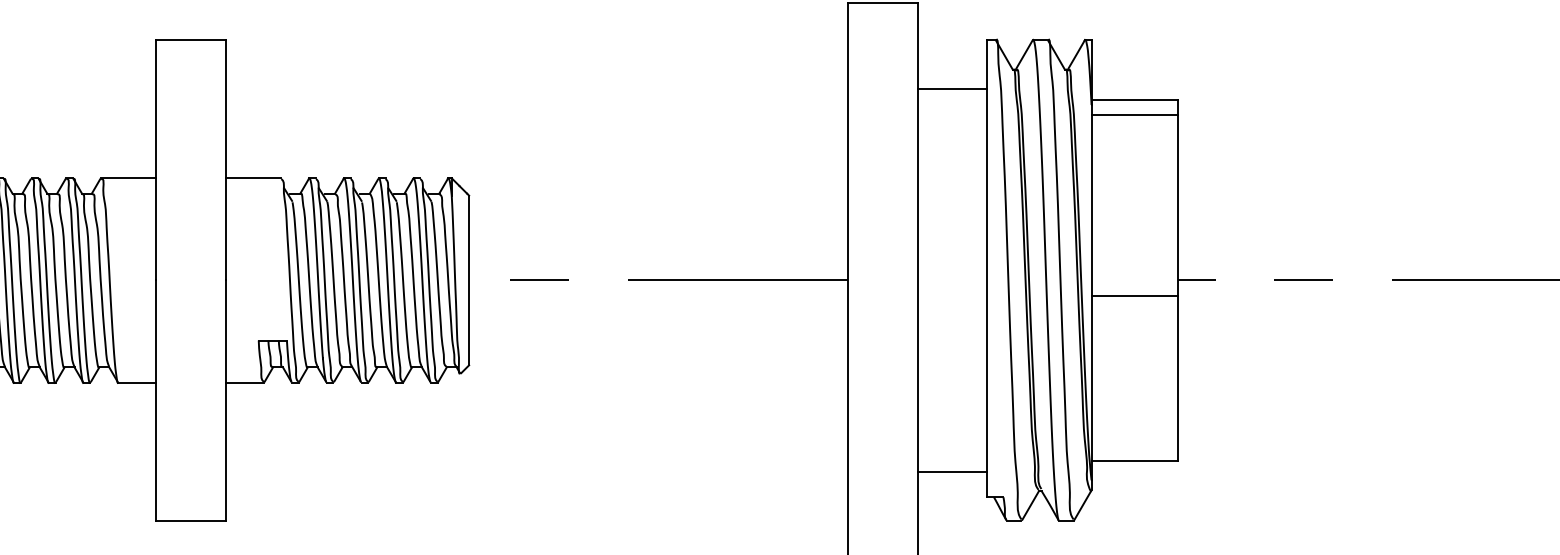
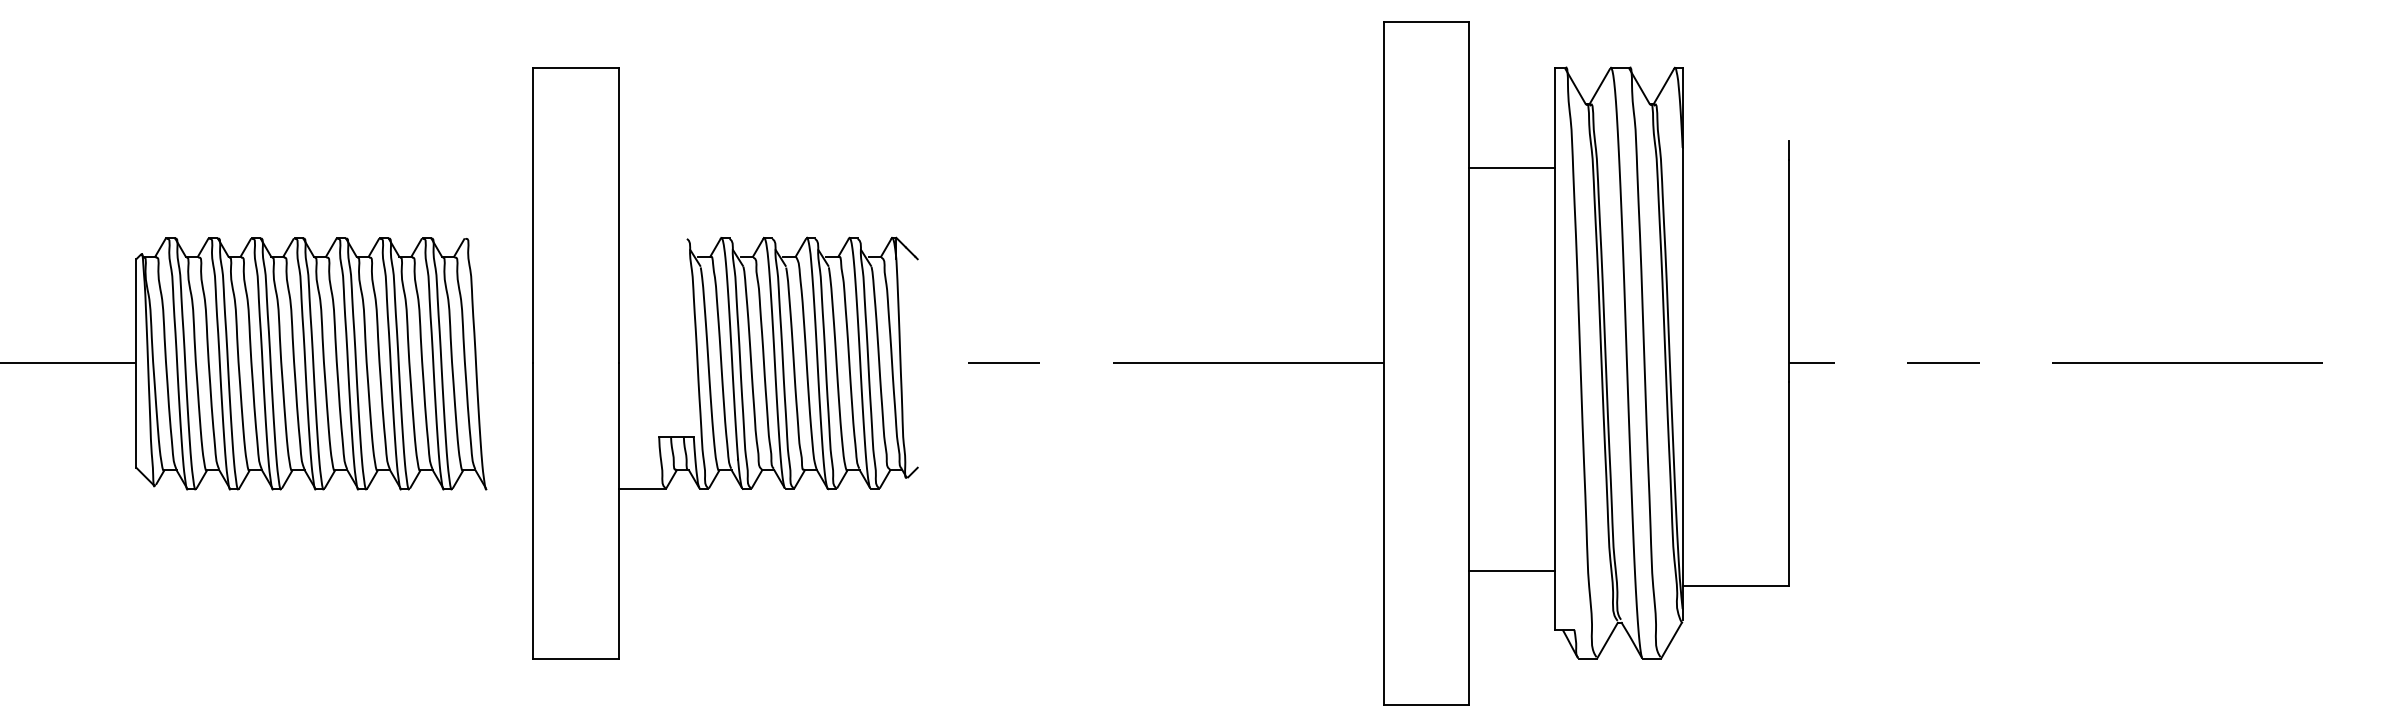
line: (952, 89) -> (1511, 167), moved
line: (1134, 99) -> (1735, 141), removed
line: (1134, 114) -> (1735, 159), removed
line: (128, 177) -> (499, 237), removed
line: (253, 177) -> (652, 237), removed
line: (468, 280) -> (917, 363), removed
line: (1134, 295) -> (1735, 382), removed
line: (136, 383) -> (509, 489), removed
line: (952, 471) -> (1511, 571), moved

